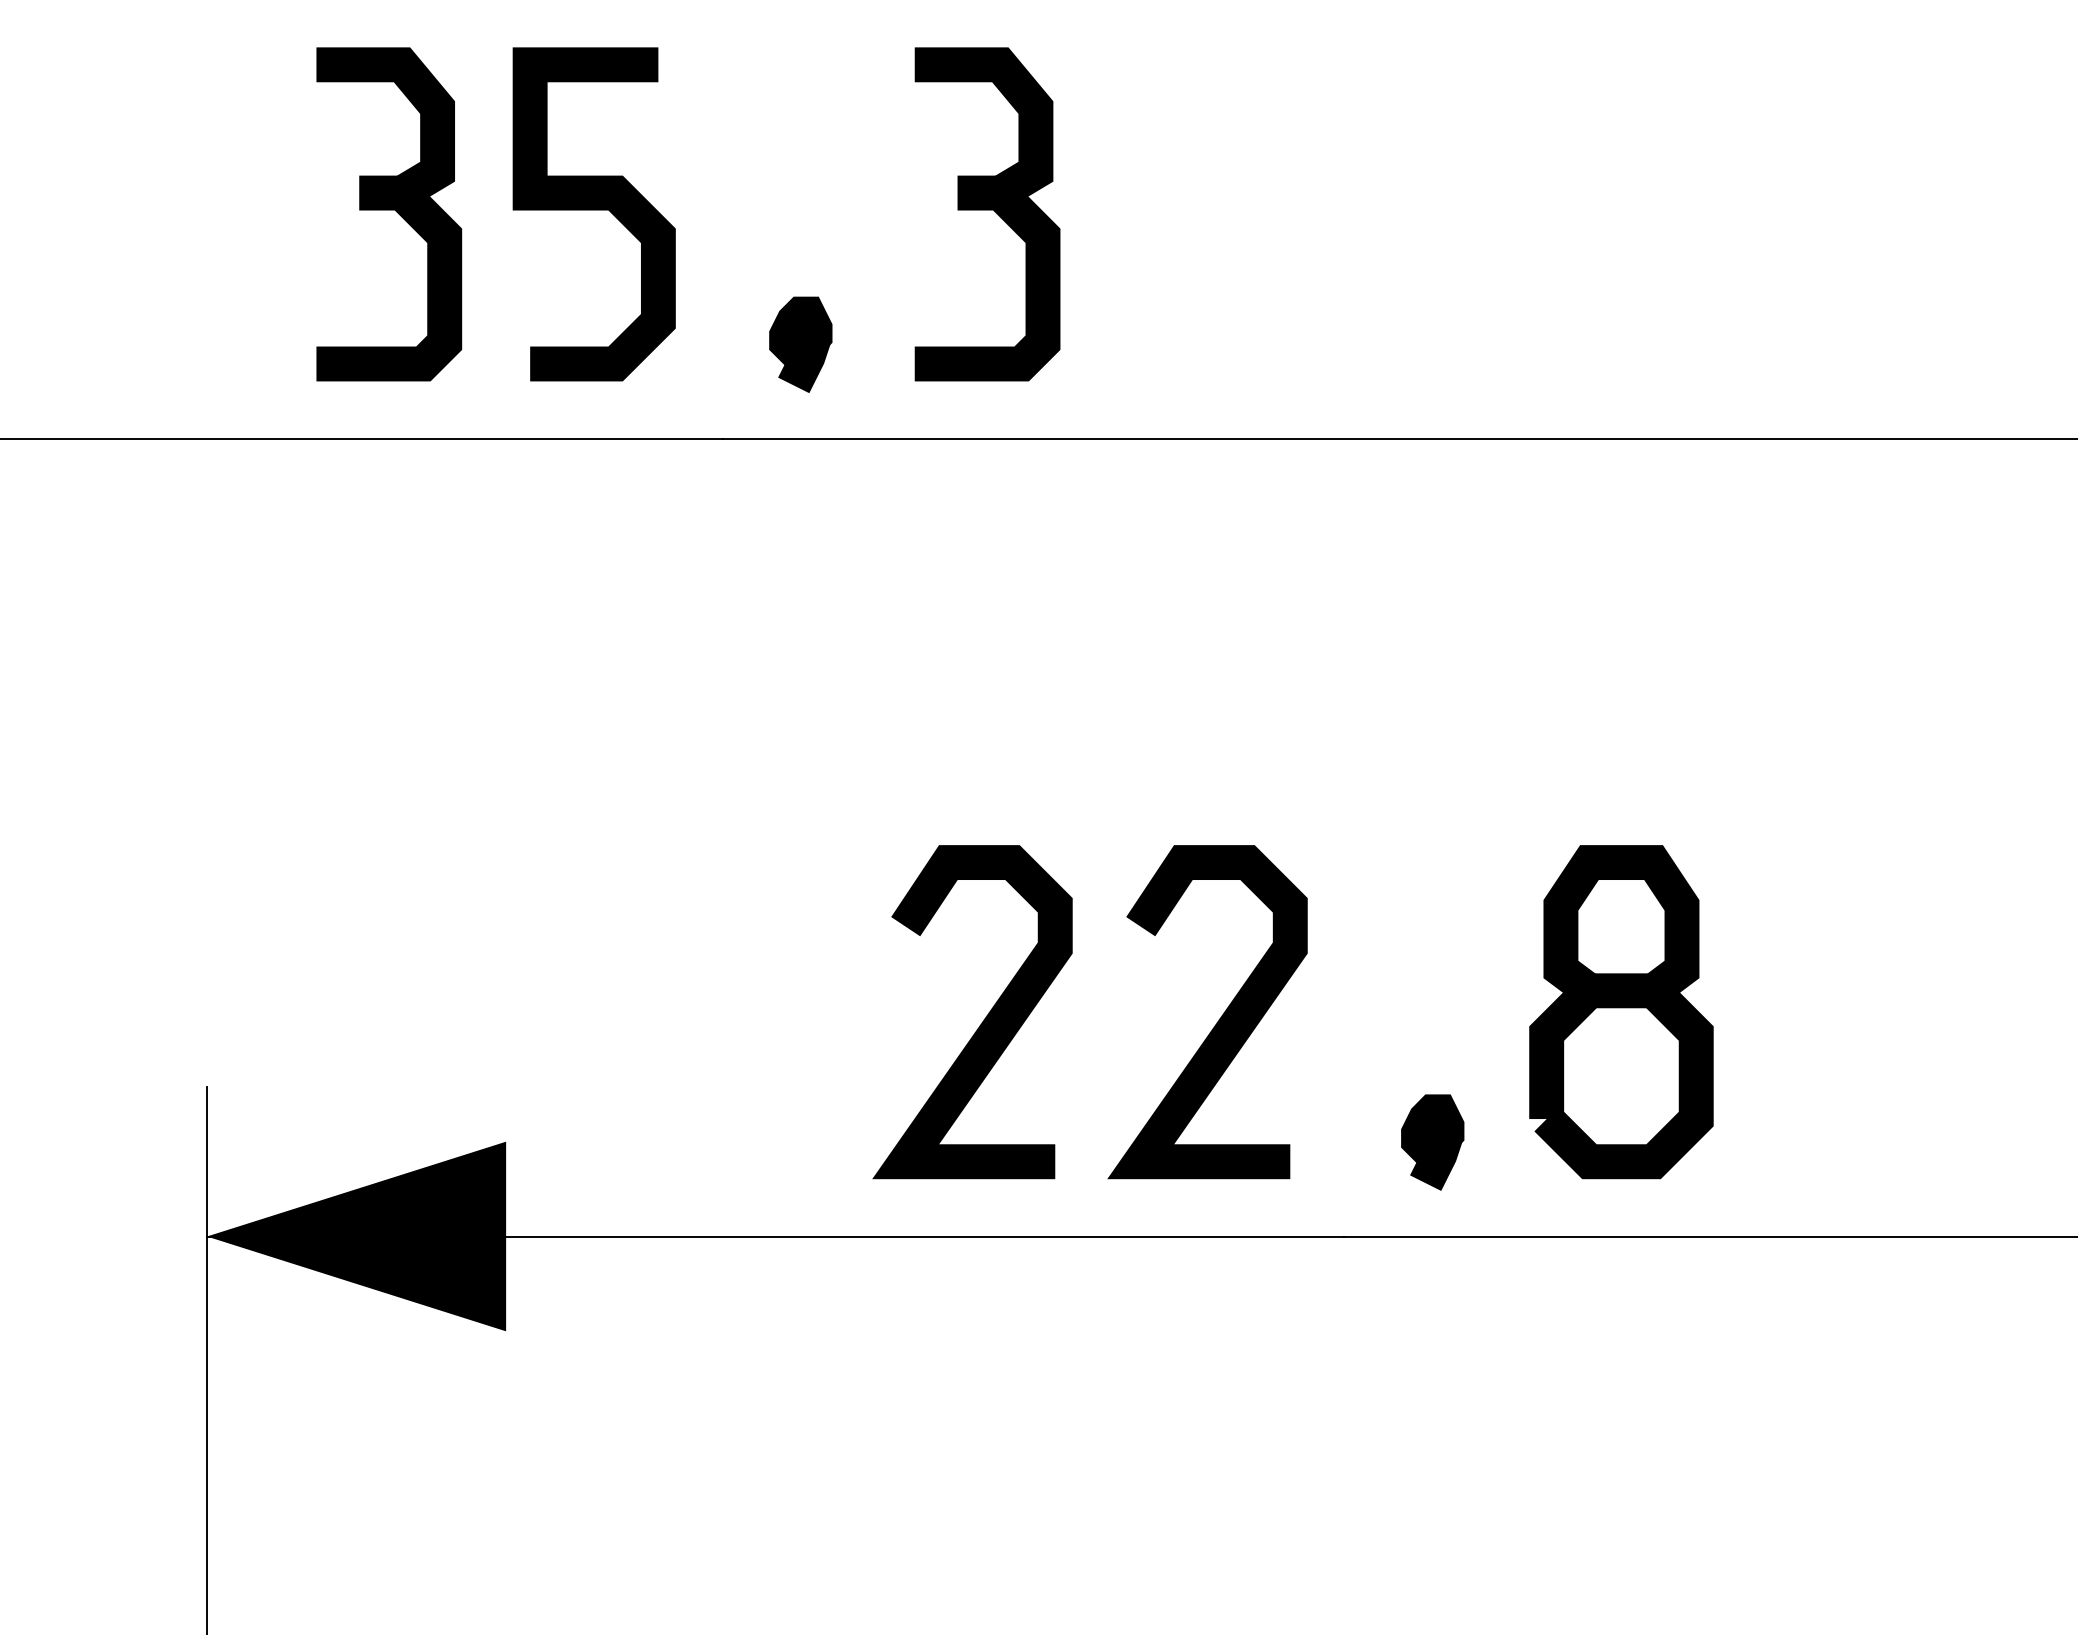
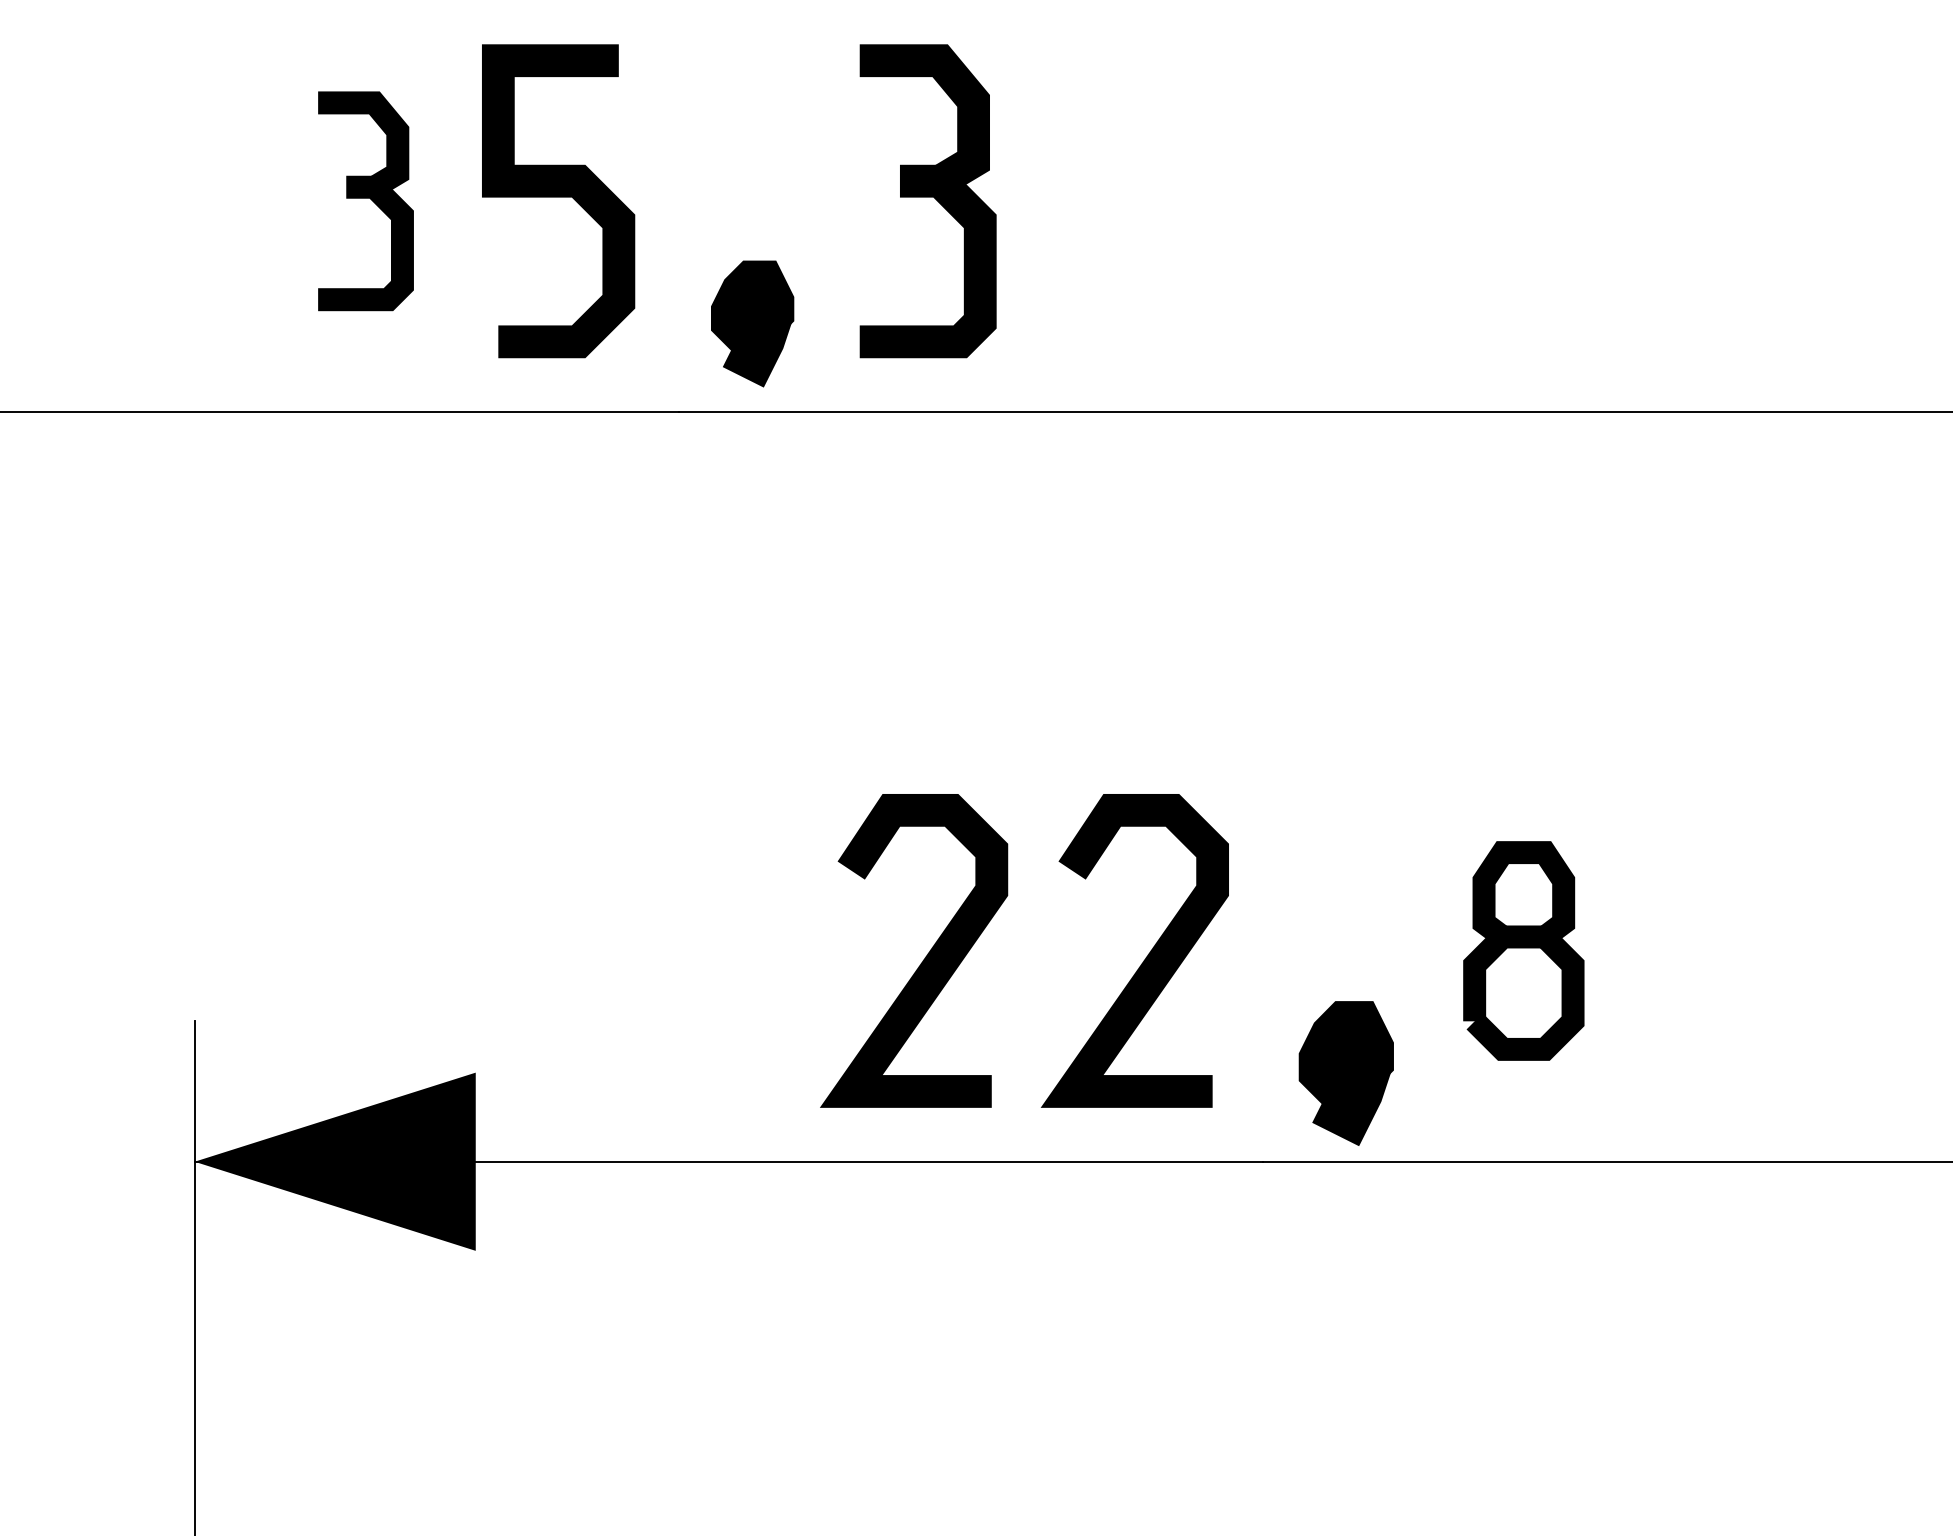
part: (389, 214) -> (366, 201), size x0.7
part: (800, 344) -> (752, 323), size x1.4
part: (1621, 1012) -> (1523, 951), size x0.7
part: (1432, 1142) -> (1346, 1073), size x1.6

